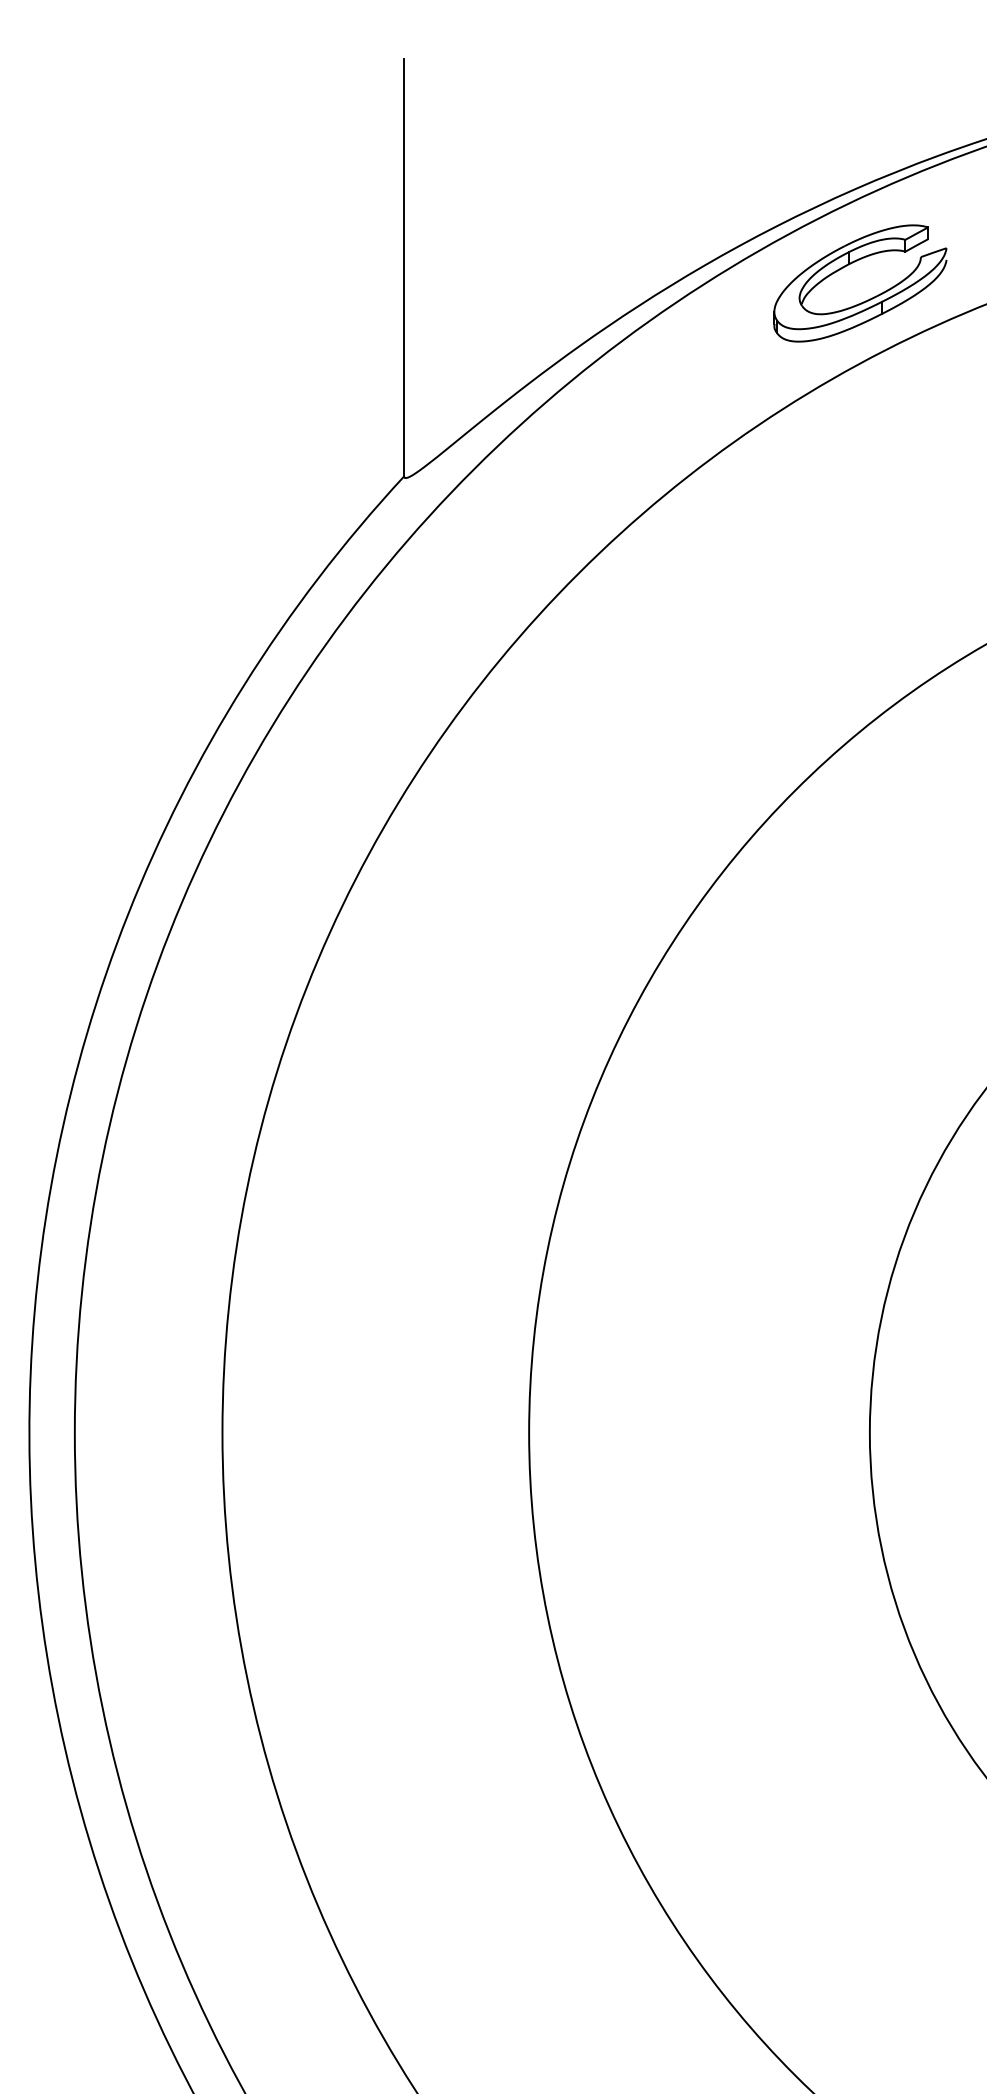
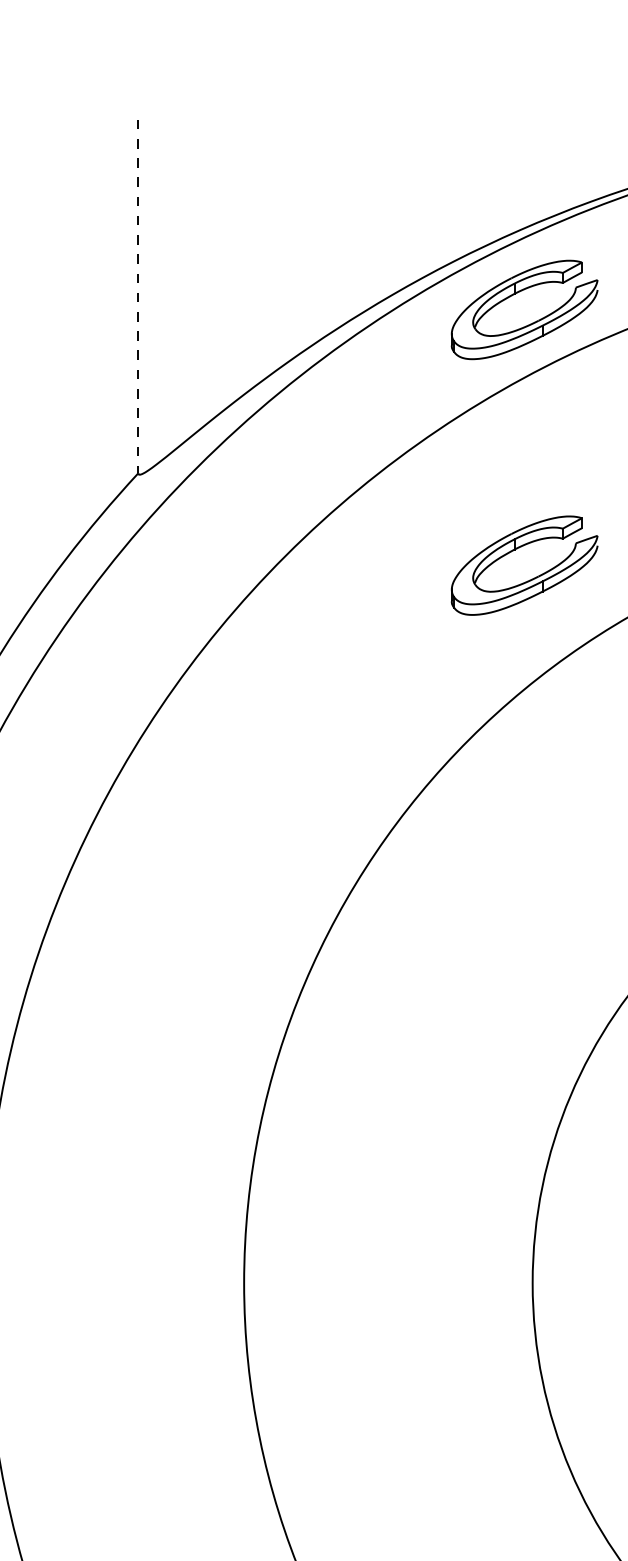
line: (404, 267) -> (138, 296), solid -> dashed
part: (867, 601) -> (530, 579), added

